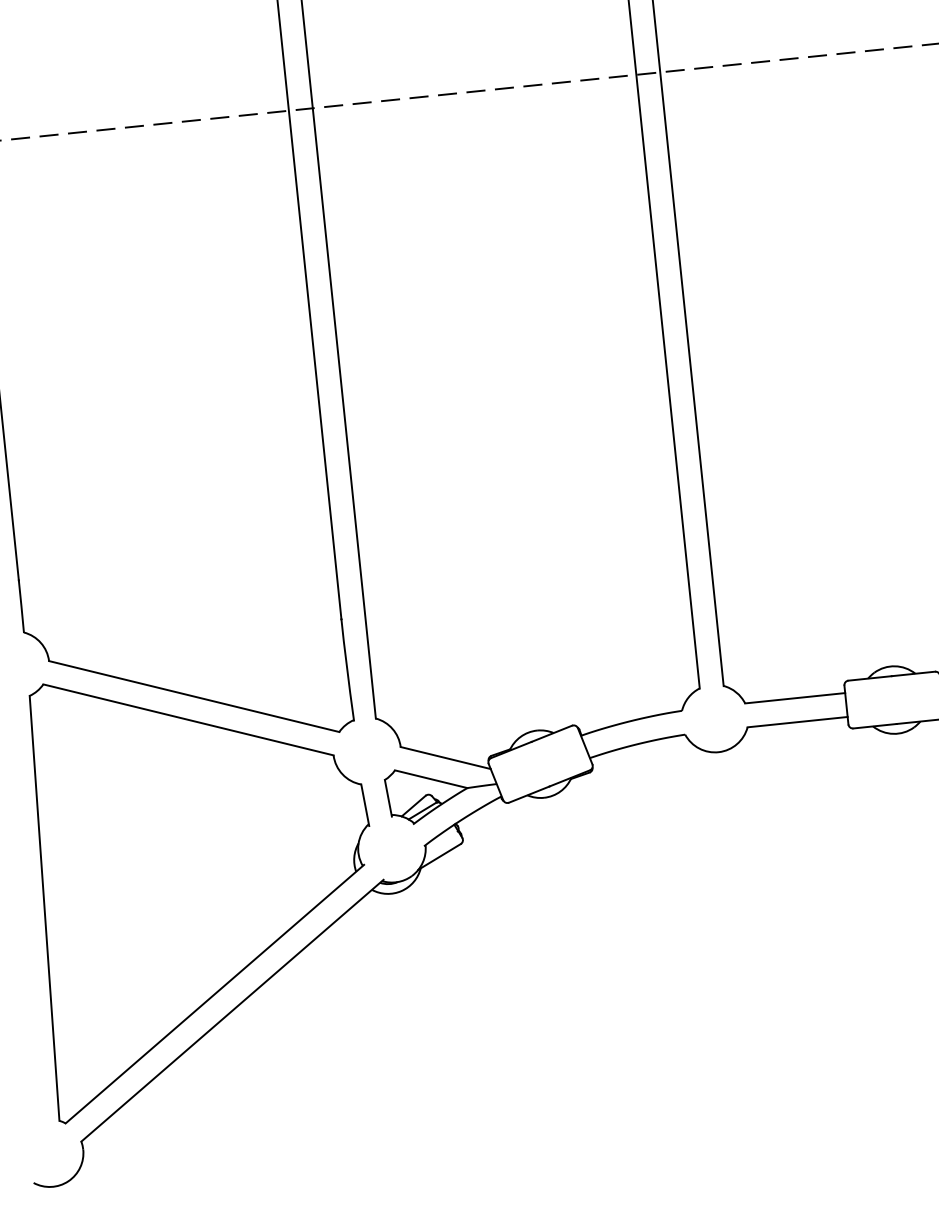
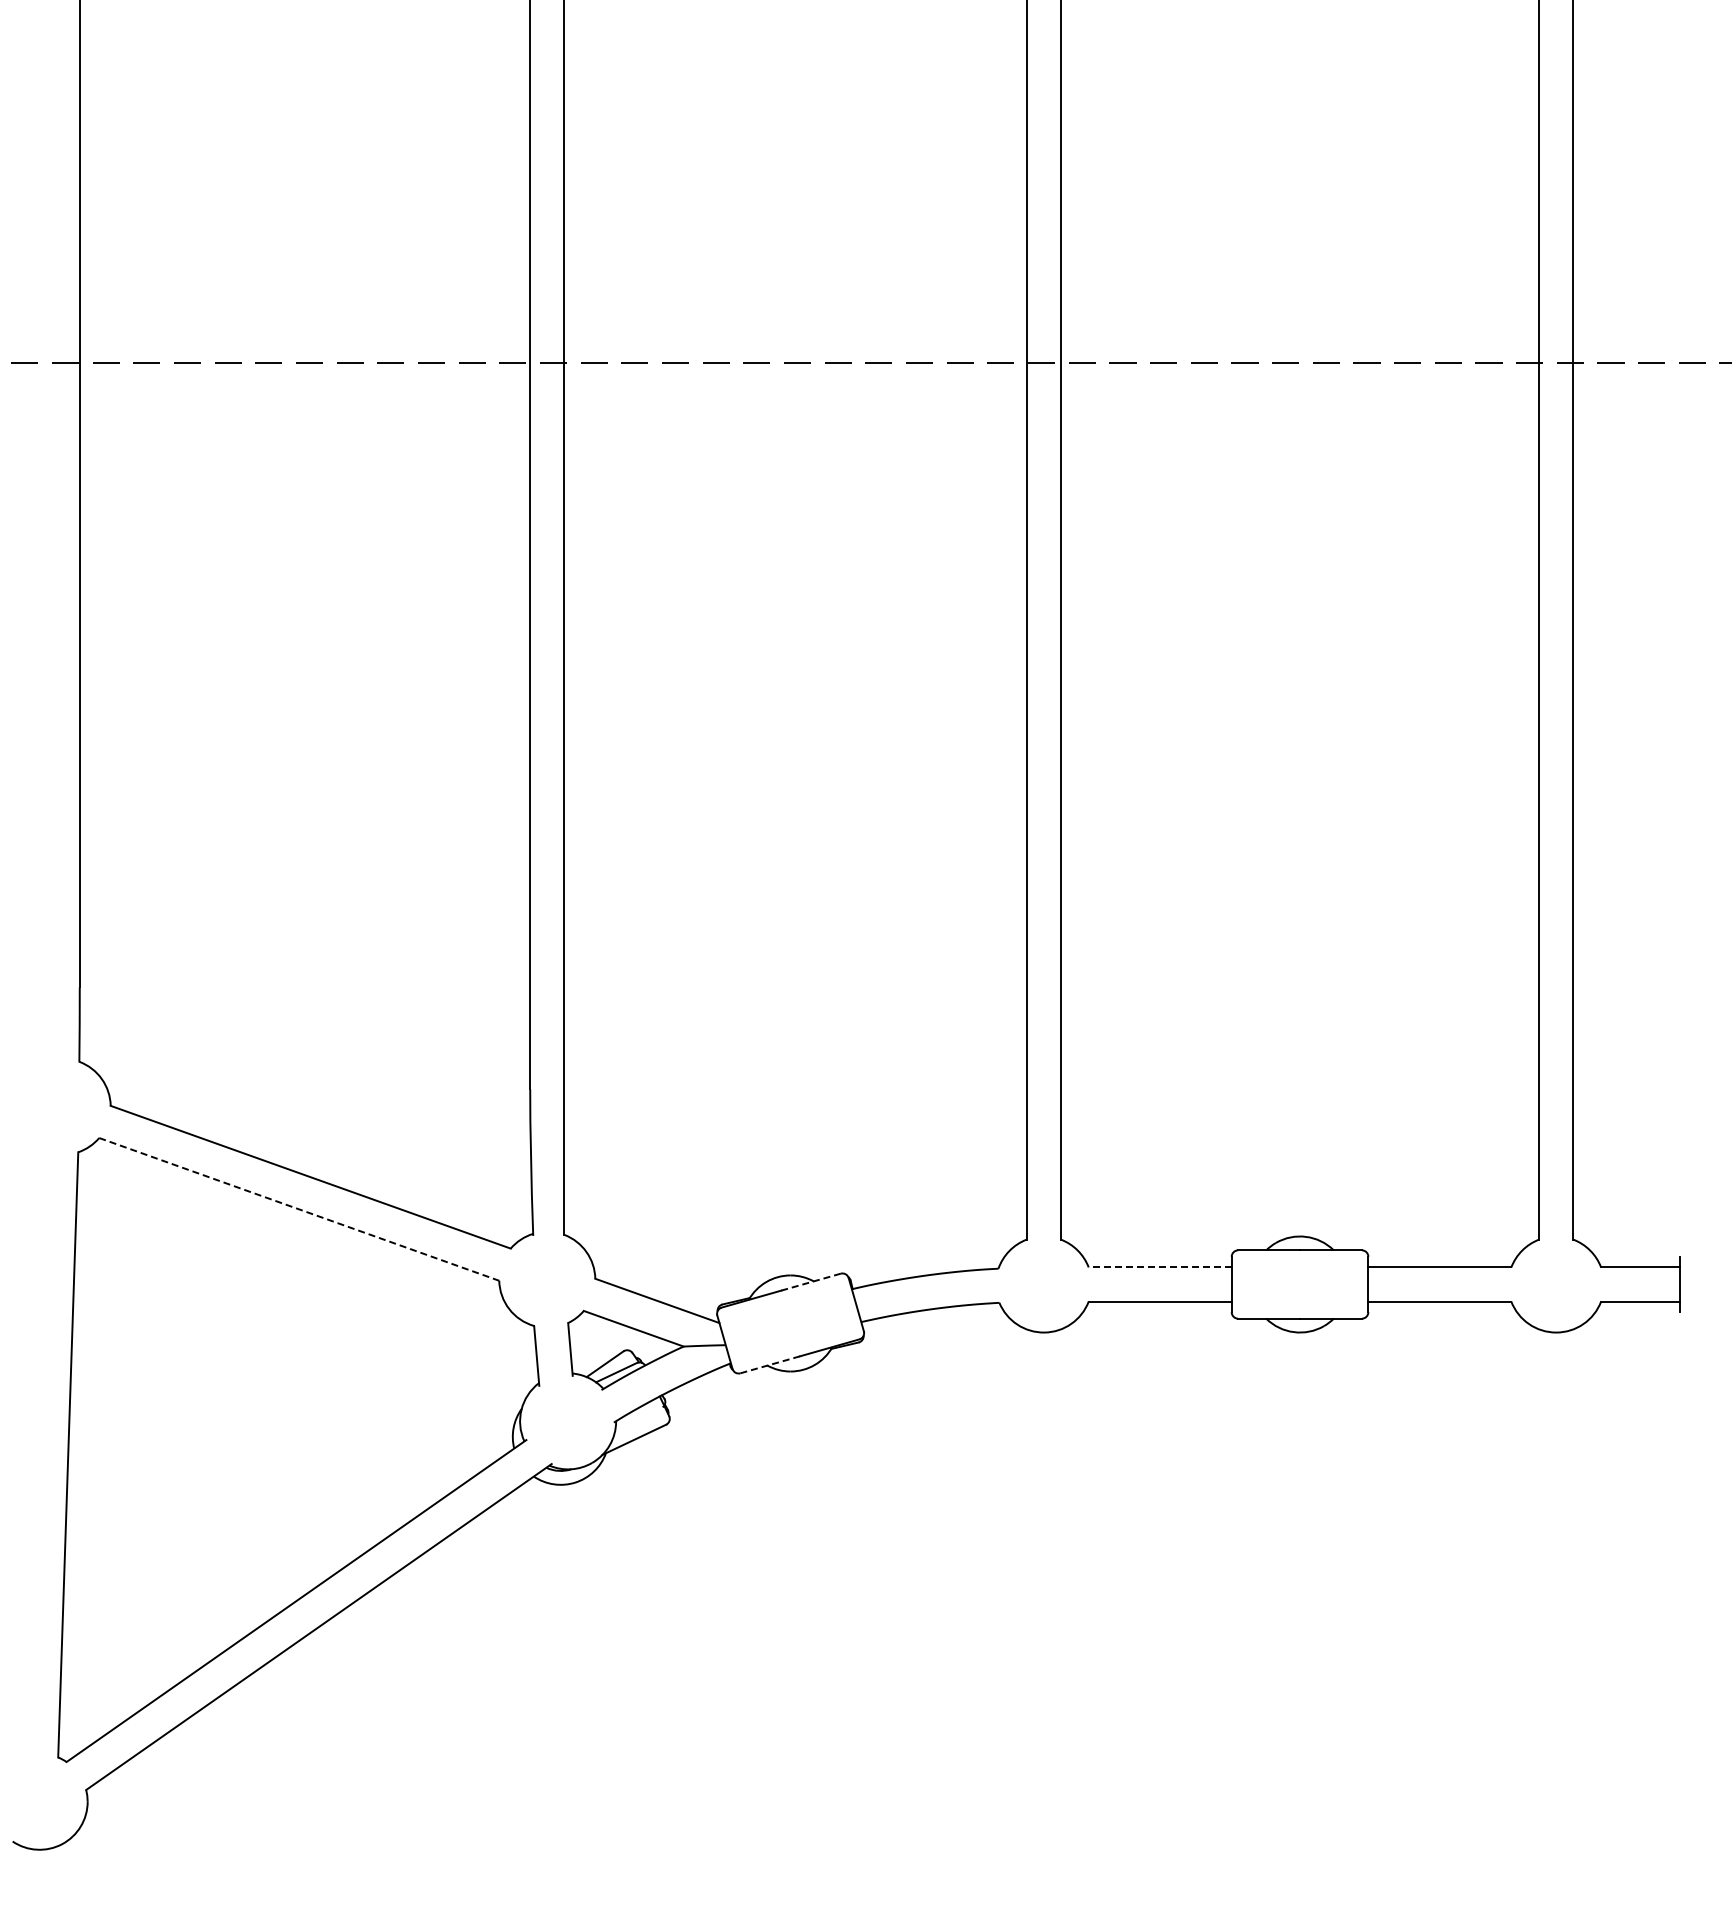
line: (794, 698) -> (1159, 1267), solid -> dashed
line: (188, 719) -> (299, 1209), solid -> dashed
line: (552, 734) -> (811, 1282), solid -> dashed
line: (529, 794) -> (770, 1364), solid -> dashed

